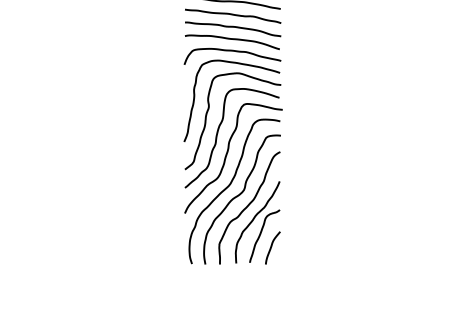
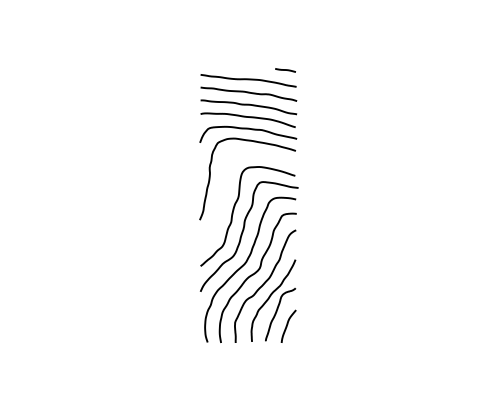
curve: (208, 111) -> (224, 189), removed

